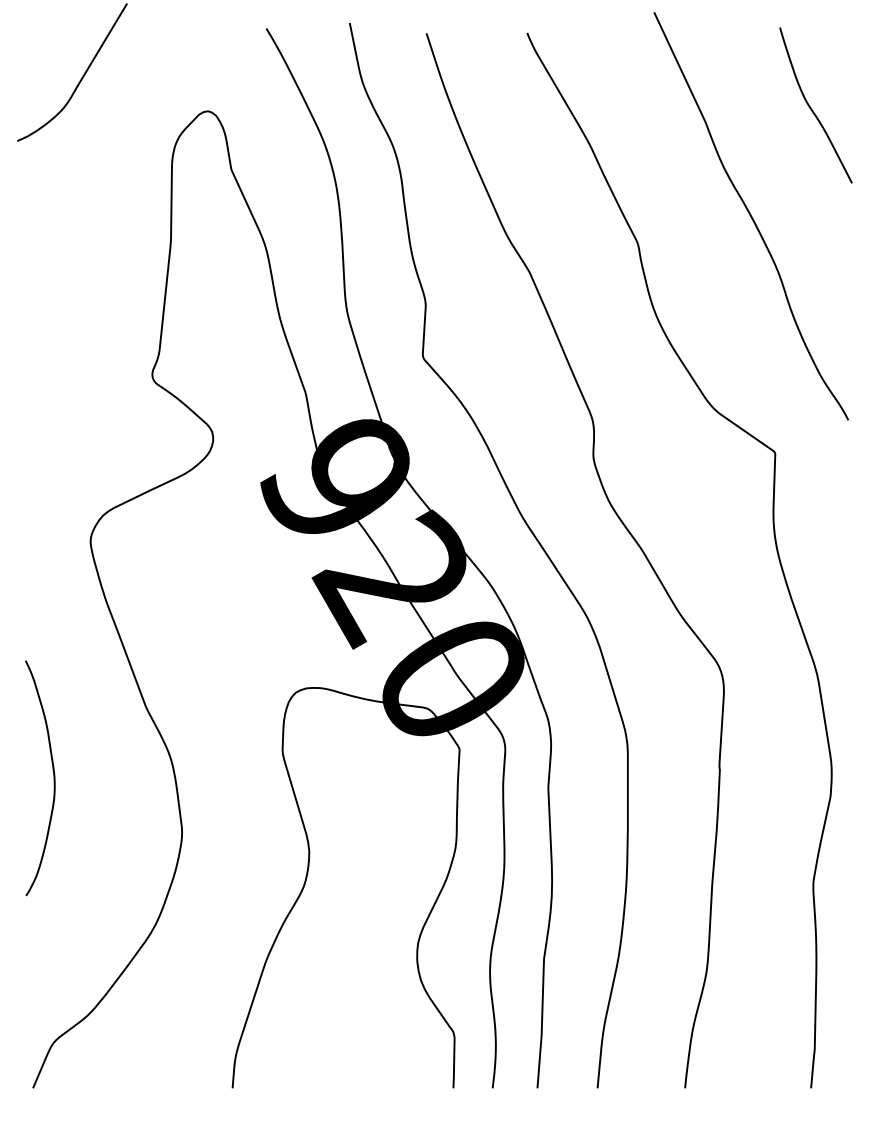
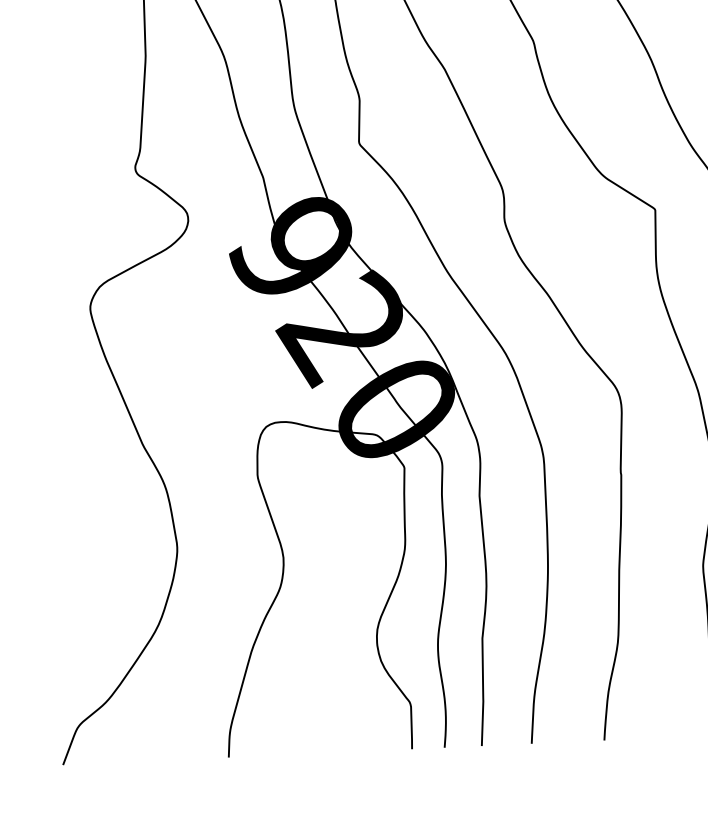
curve: (53, 778) -> (68, 507), removed

